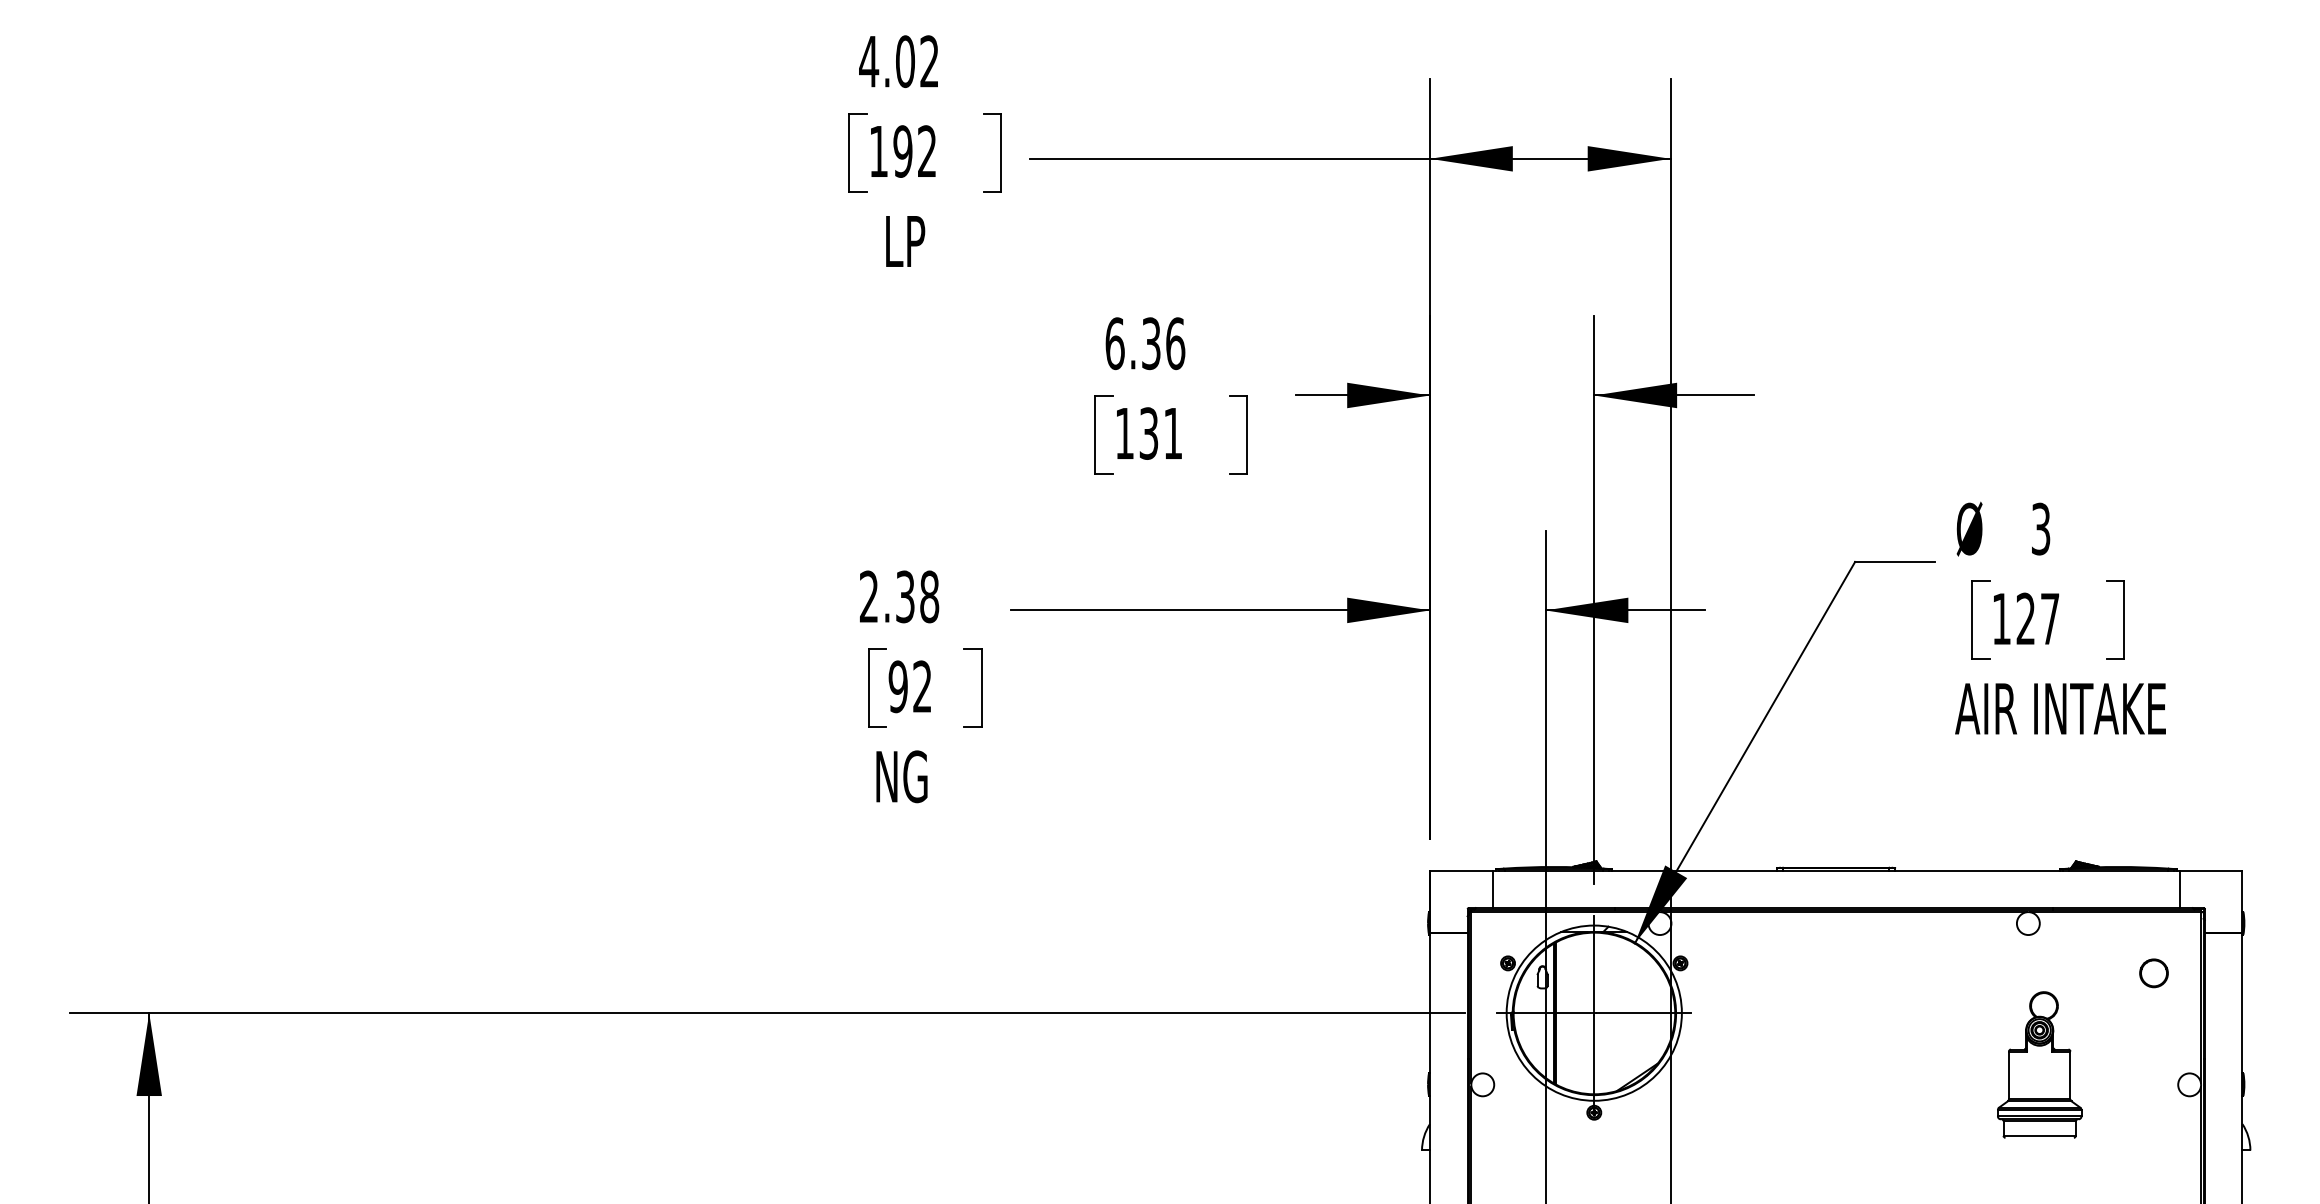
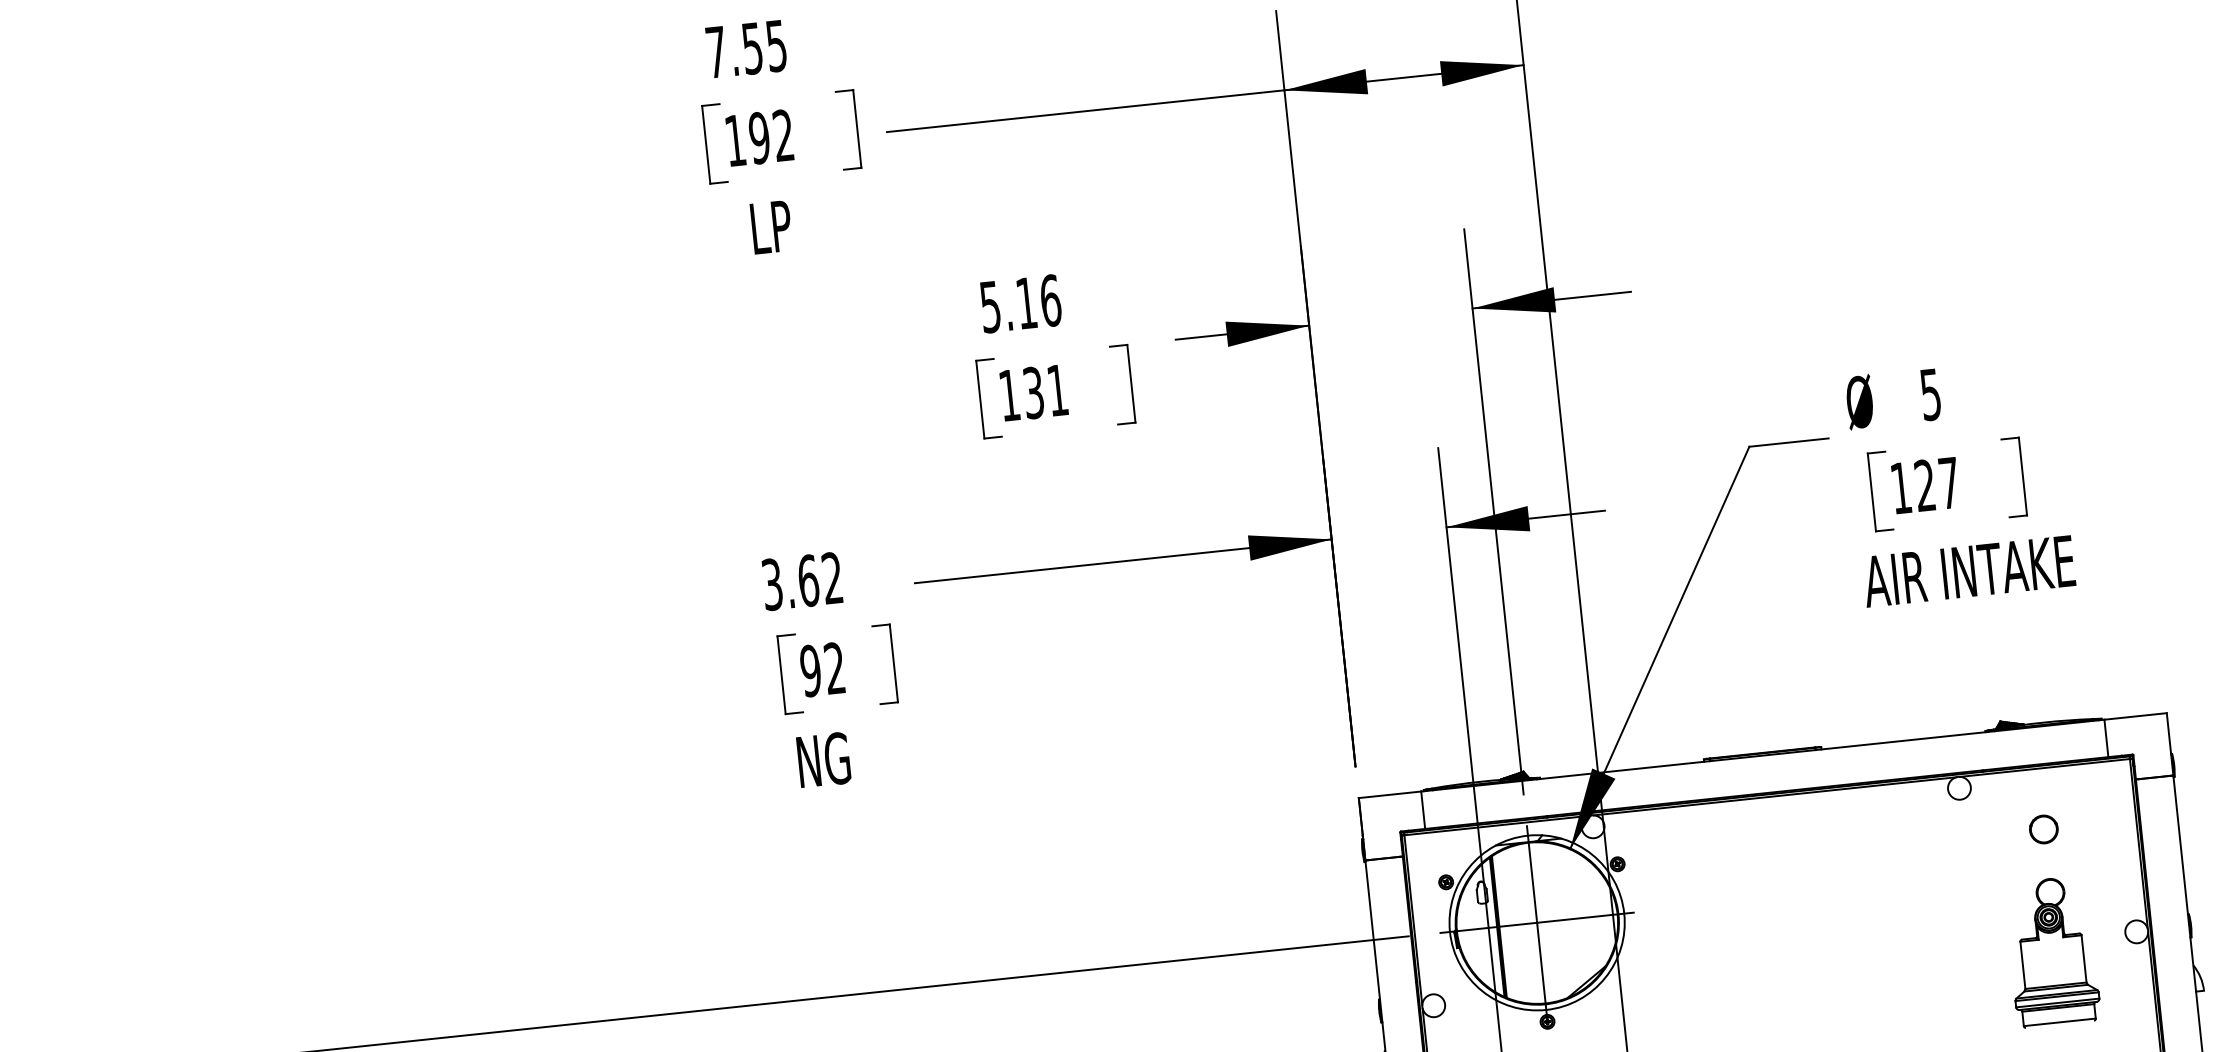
text: (898, 61) -> (745, 49), 4.02 -> 7.55
text: (1132, 343) -> (1007, 305), 6.36 -> 5.16
text: (2041, 528) -> (1931, 394), 3 -> 5
text: (899, 596) -> (802, 581), 2.38 -> 3.62
part: (2153, 973) -> (2043, 829), moved
part: (2039, 1064) -> (2052, 951), moved

